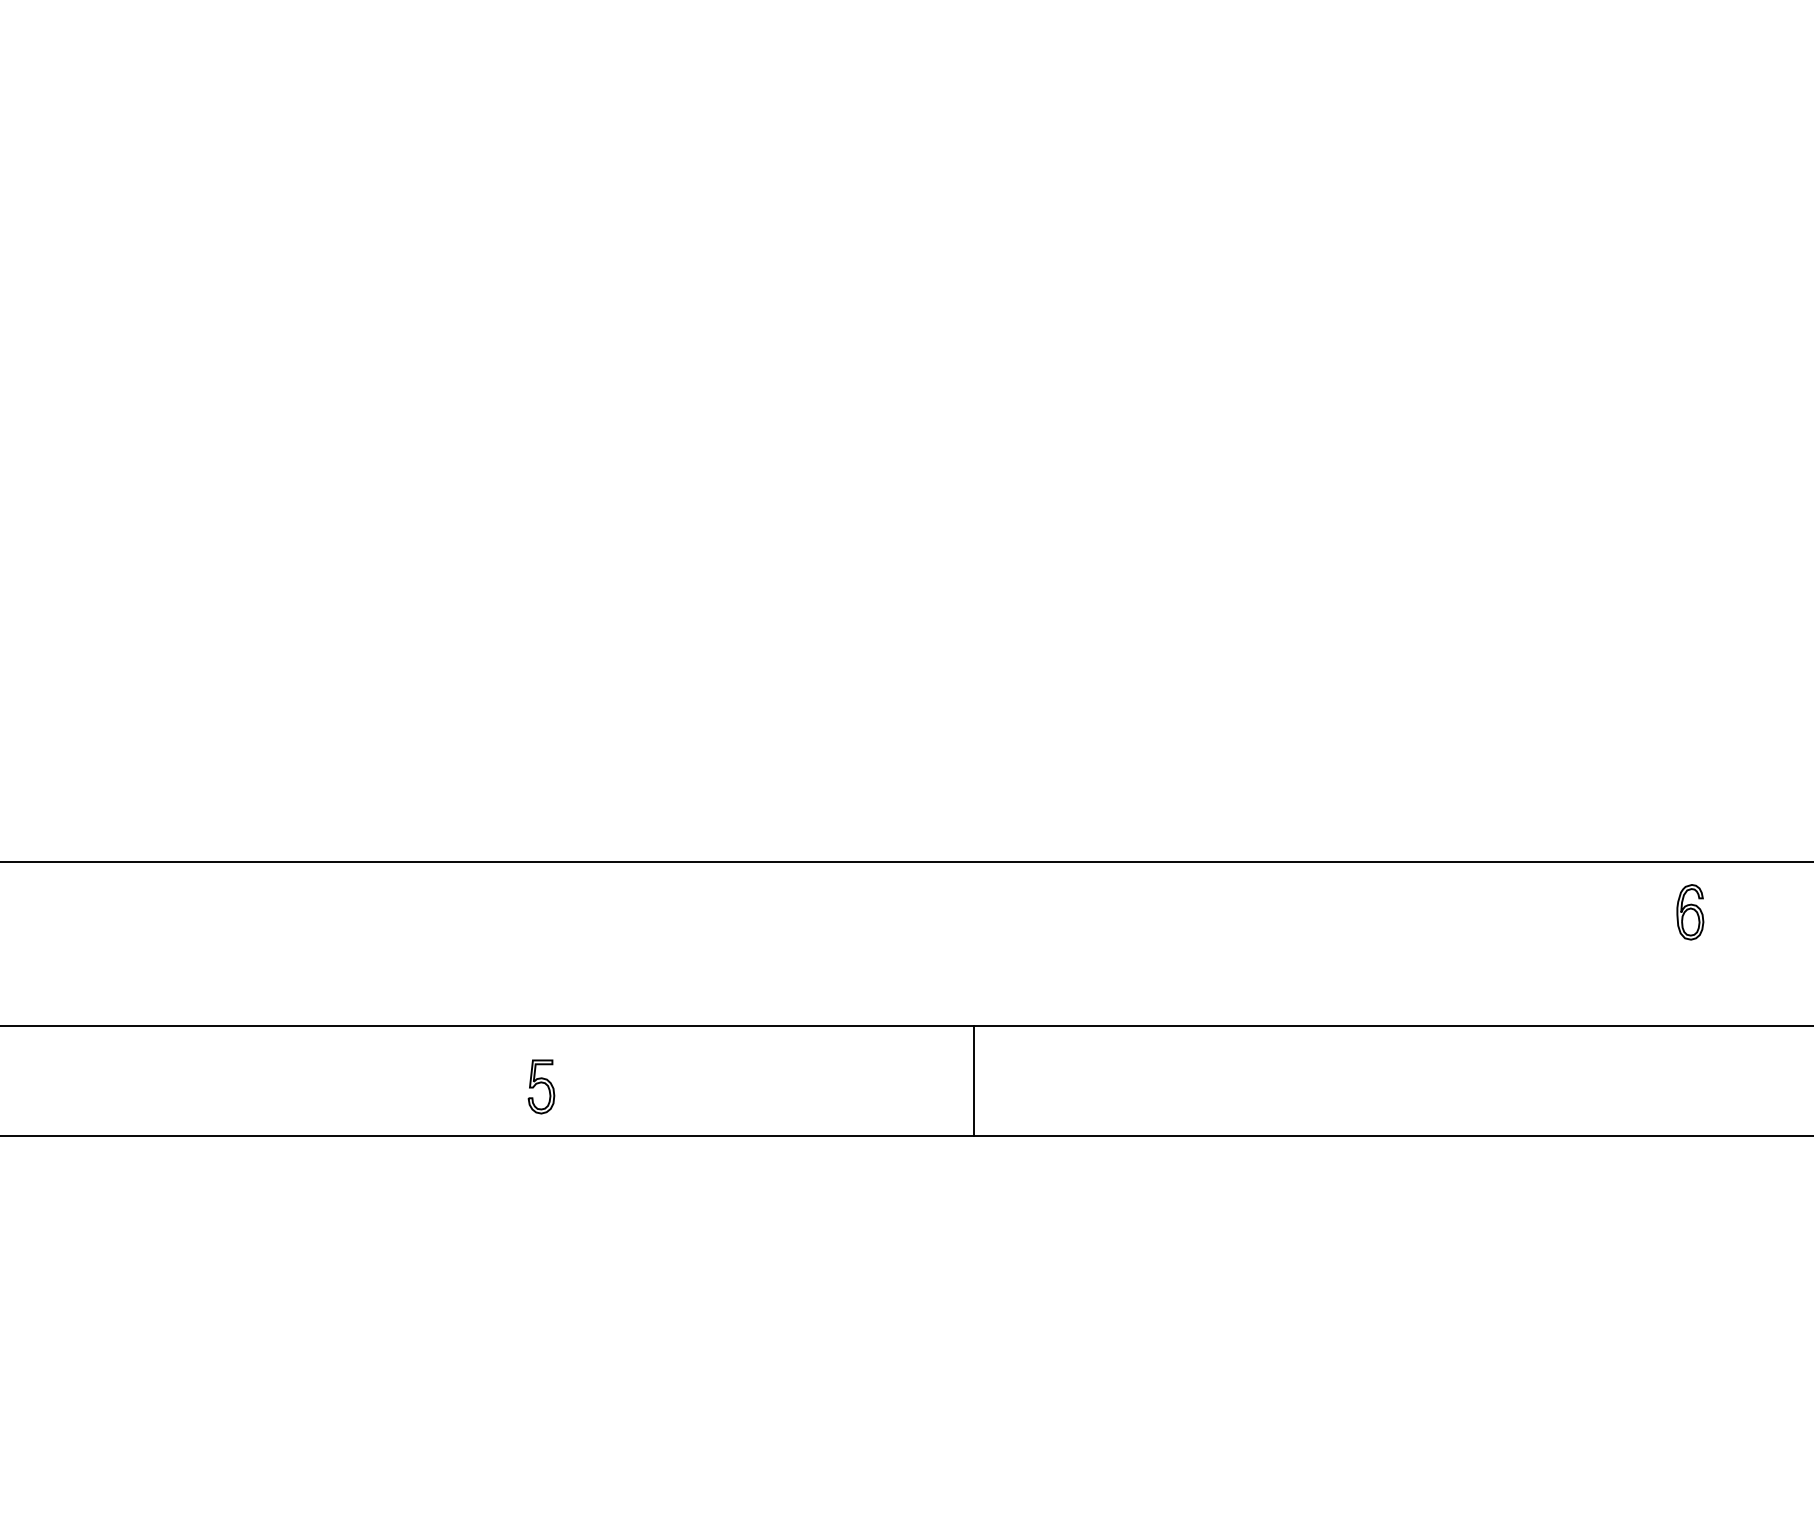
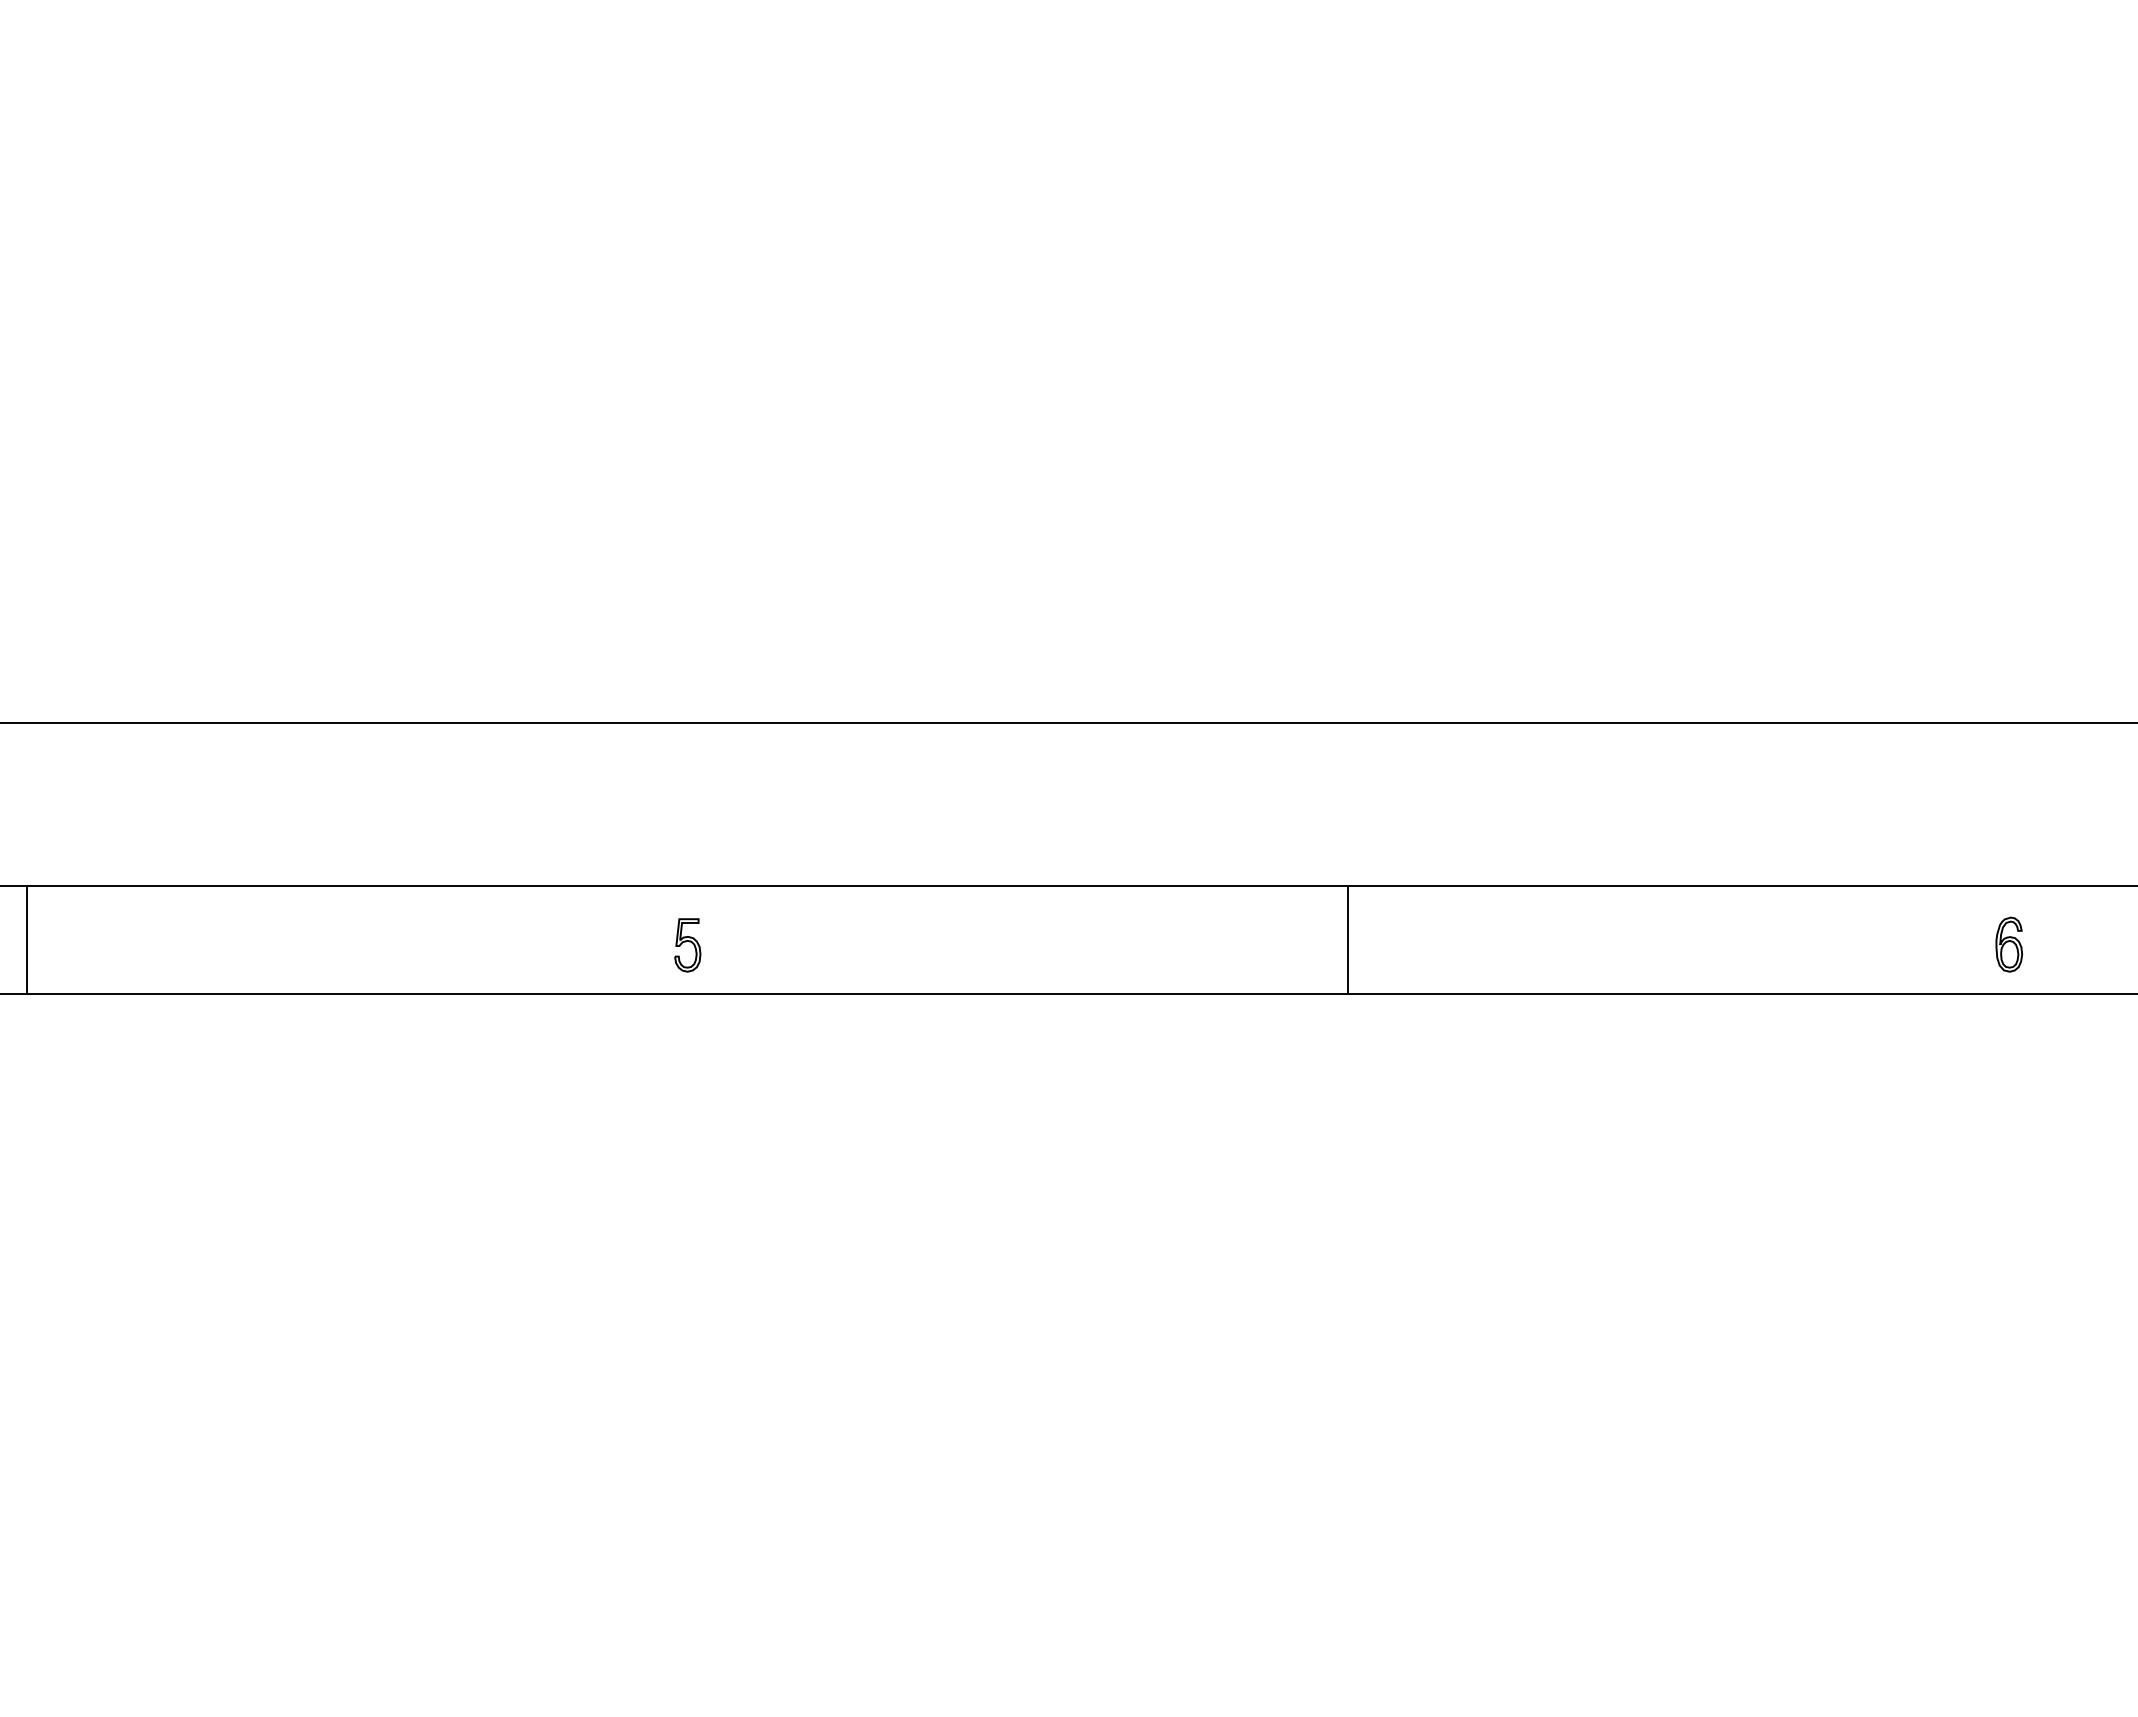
part: (1690, 912) -> (2009, 944), moved
line: (973, 1080) -> (1347, 939), moved
part: (541, 1087) -> (687, 945), moved

